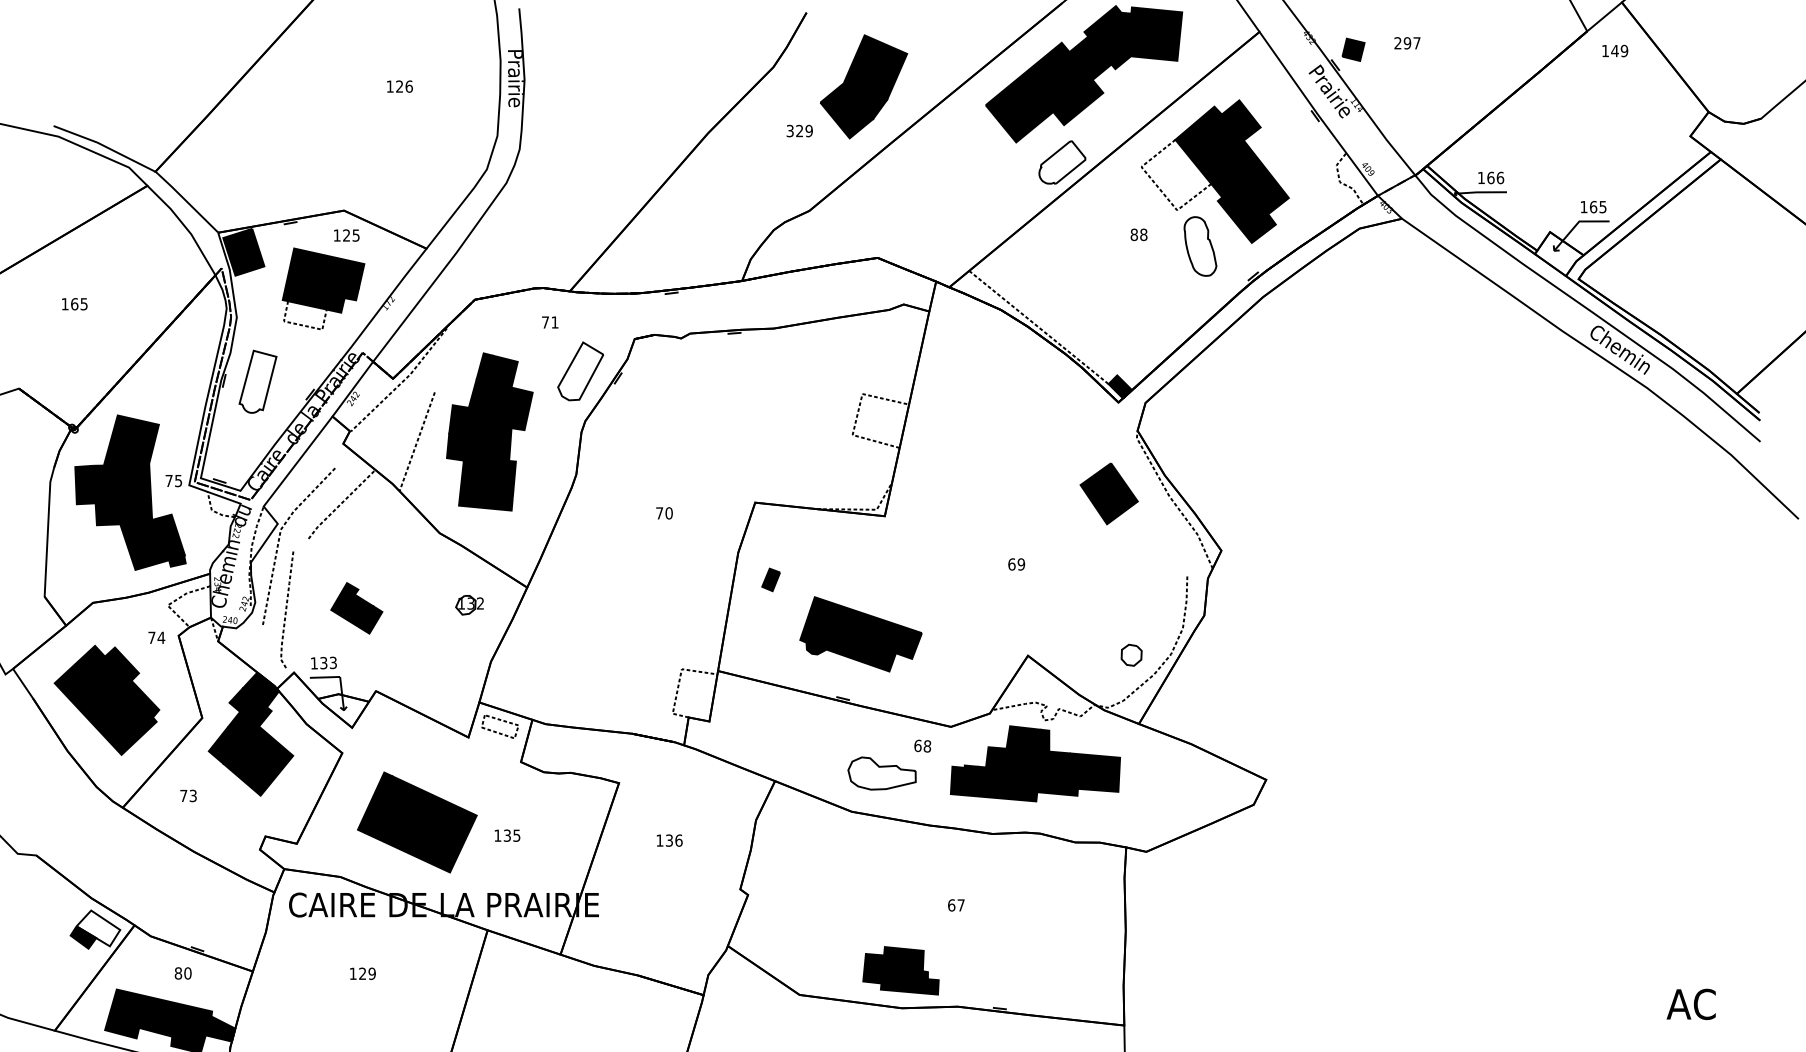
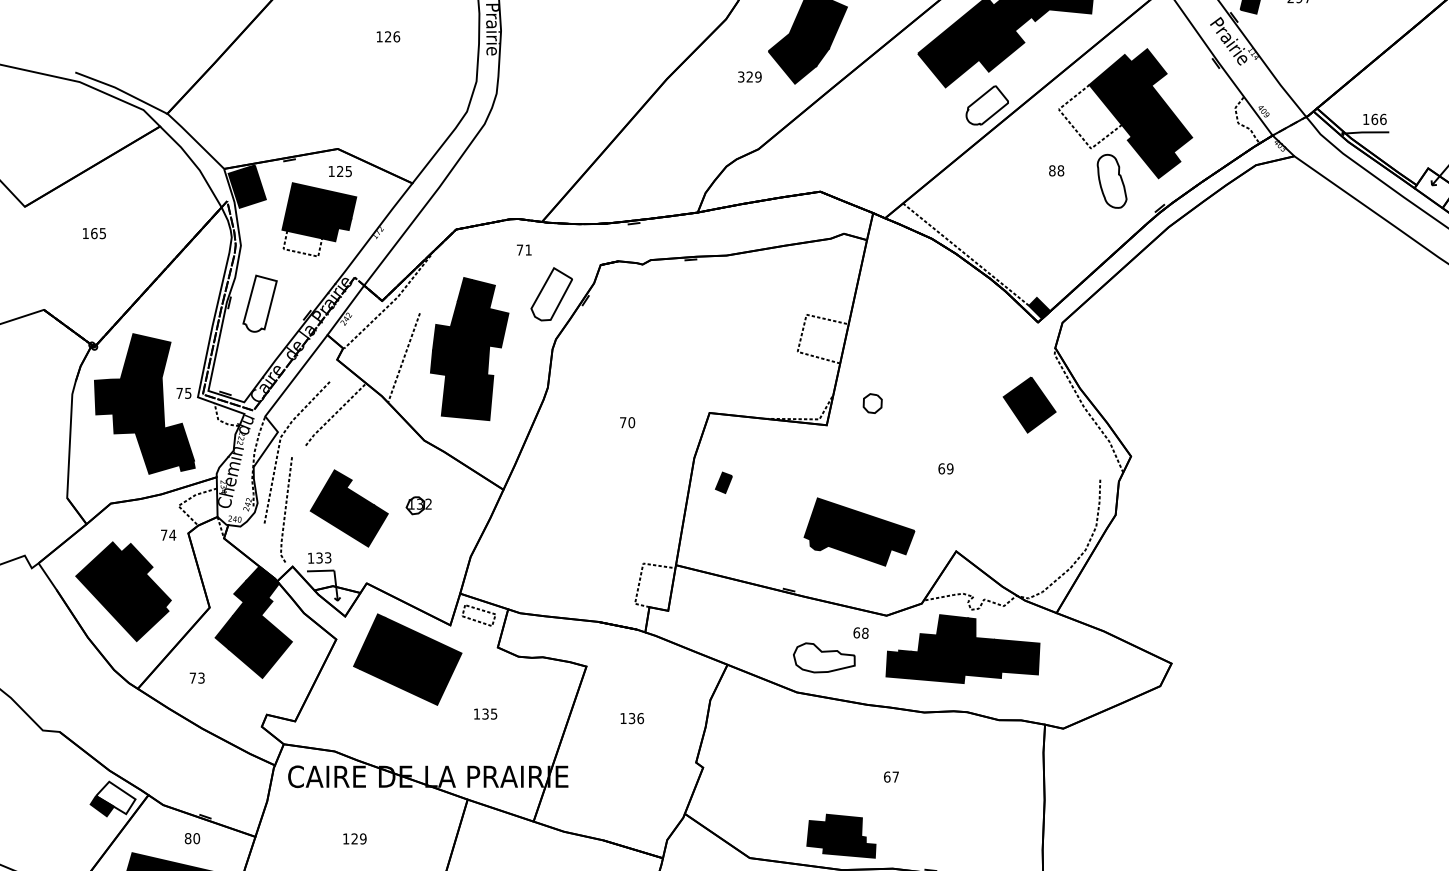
part: (469, 605) -> (418, 505), moved
part: (356, 608) -> (349, 508), size x1.67
part: (860, 634) -> (859, 532), moved
part: (1131, 654) -> (872, 402), moved
part: (417, 822) -> (407, 659), moved

